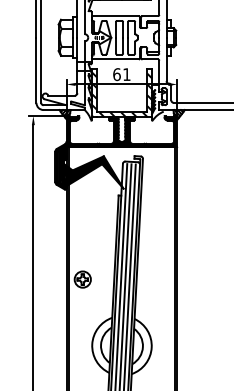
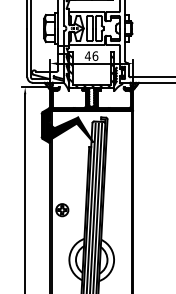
text: (121, 73) -> (91, 55), 61 -> 46

